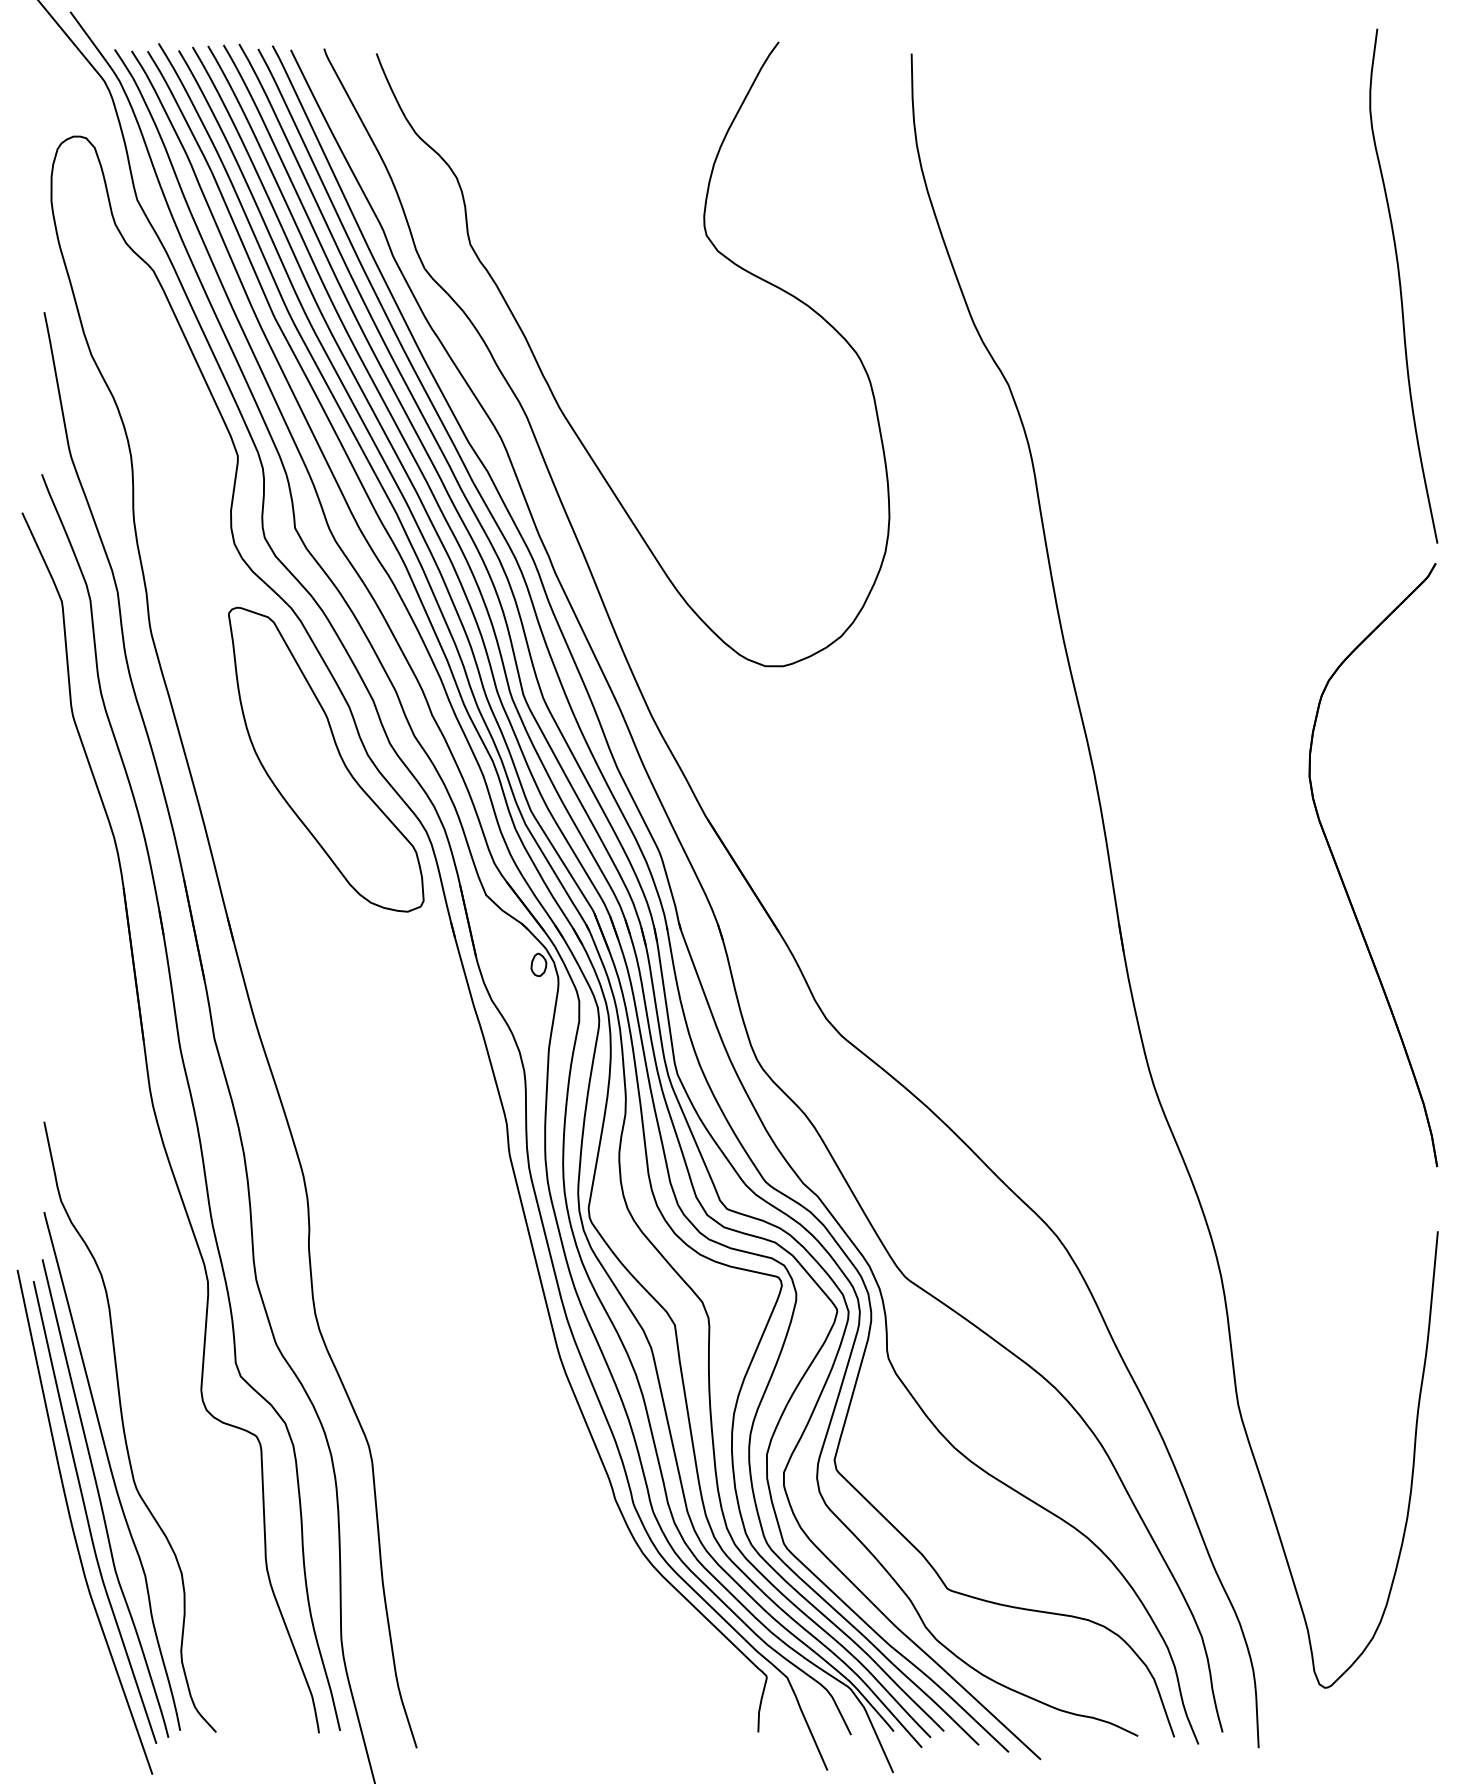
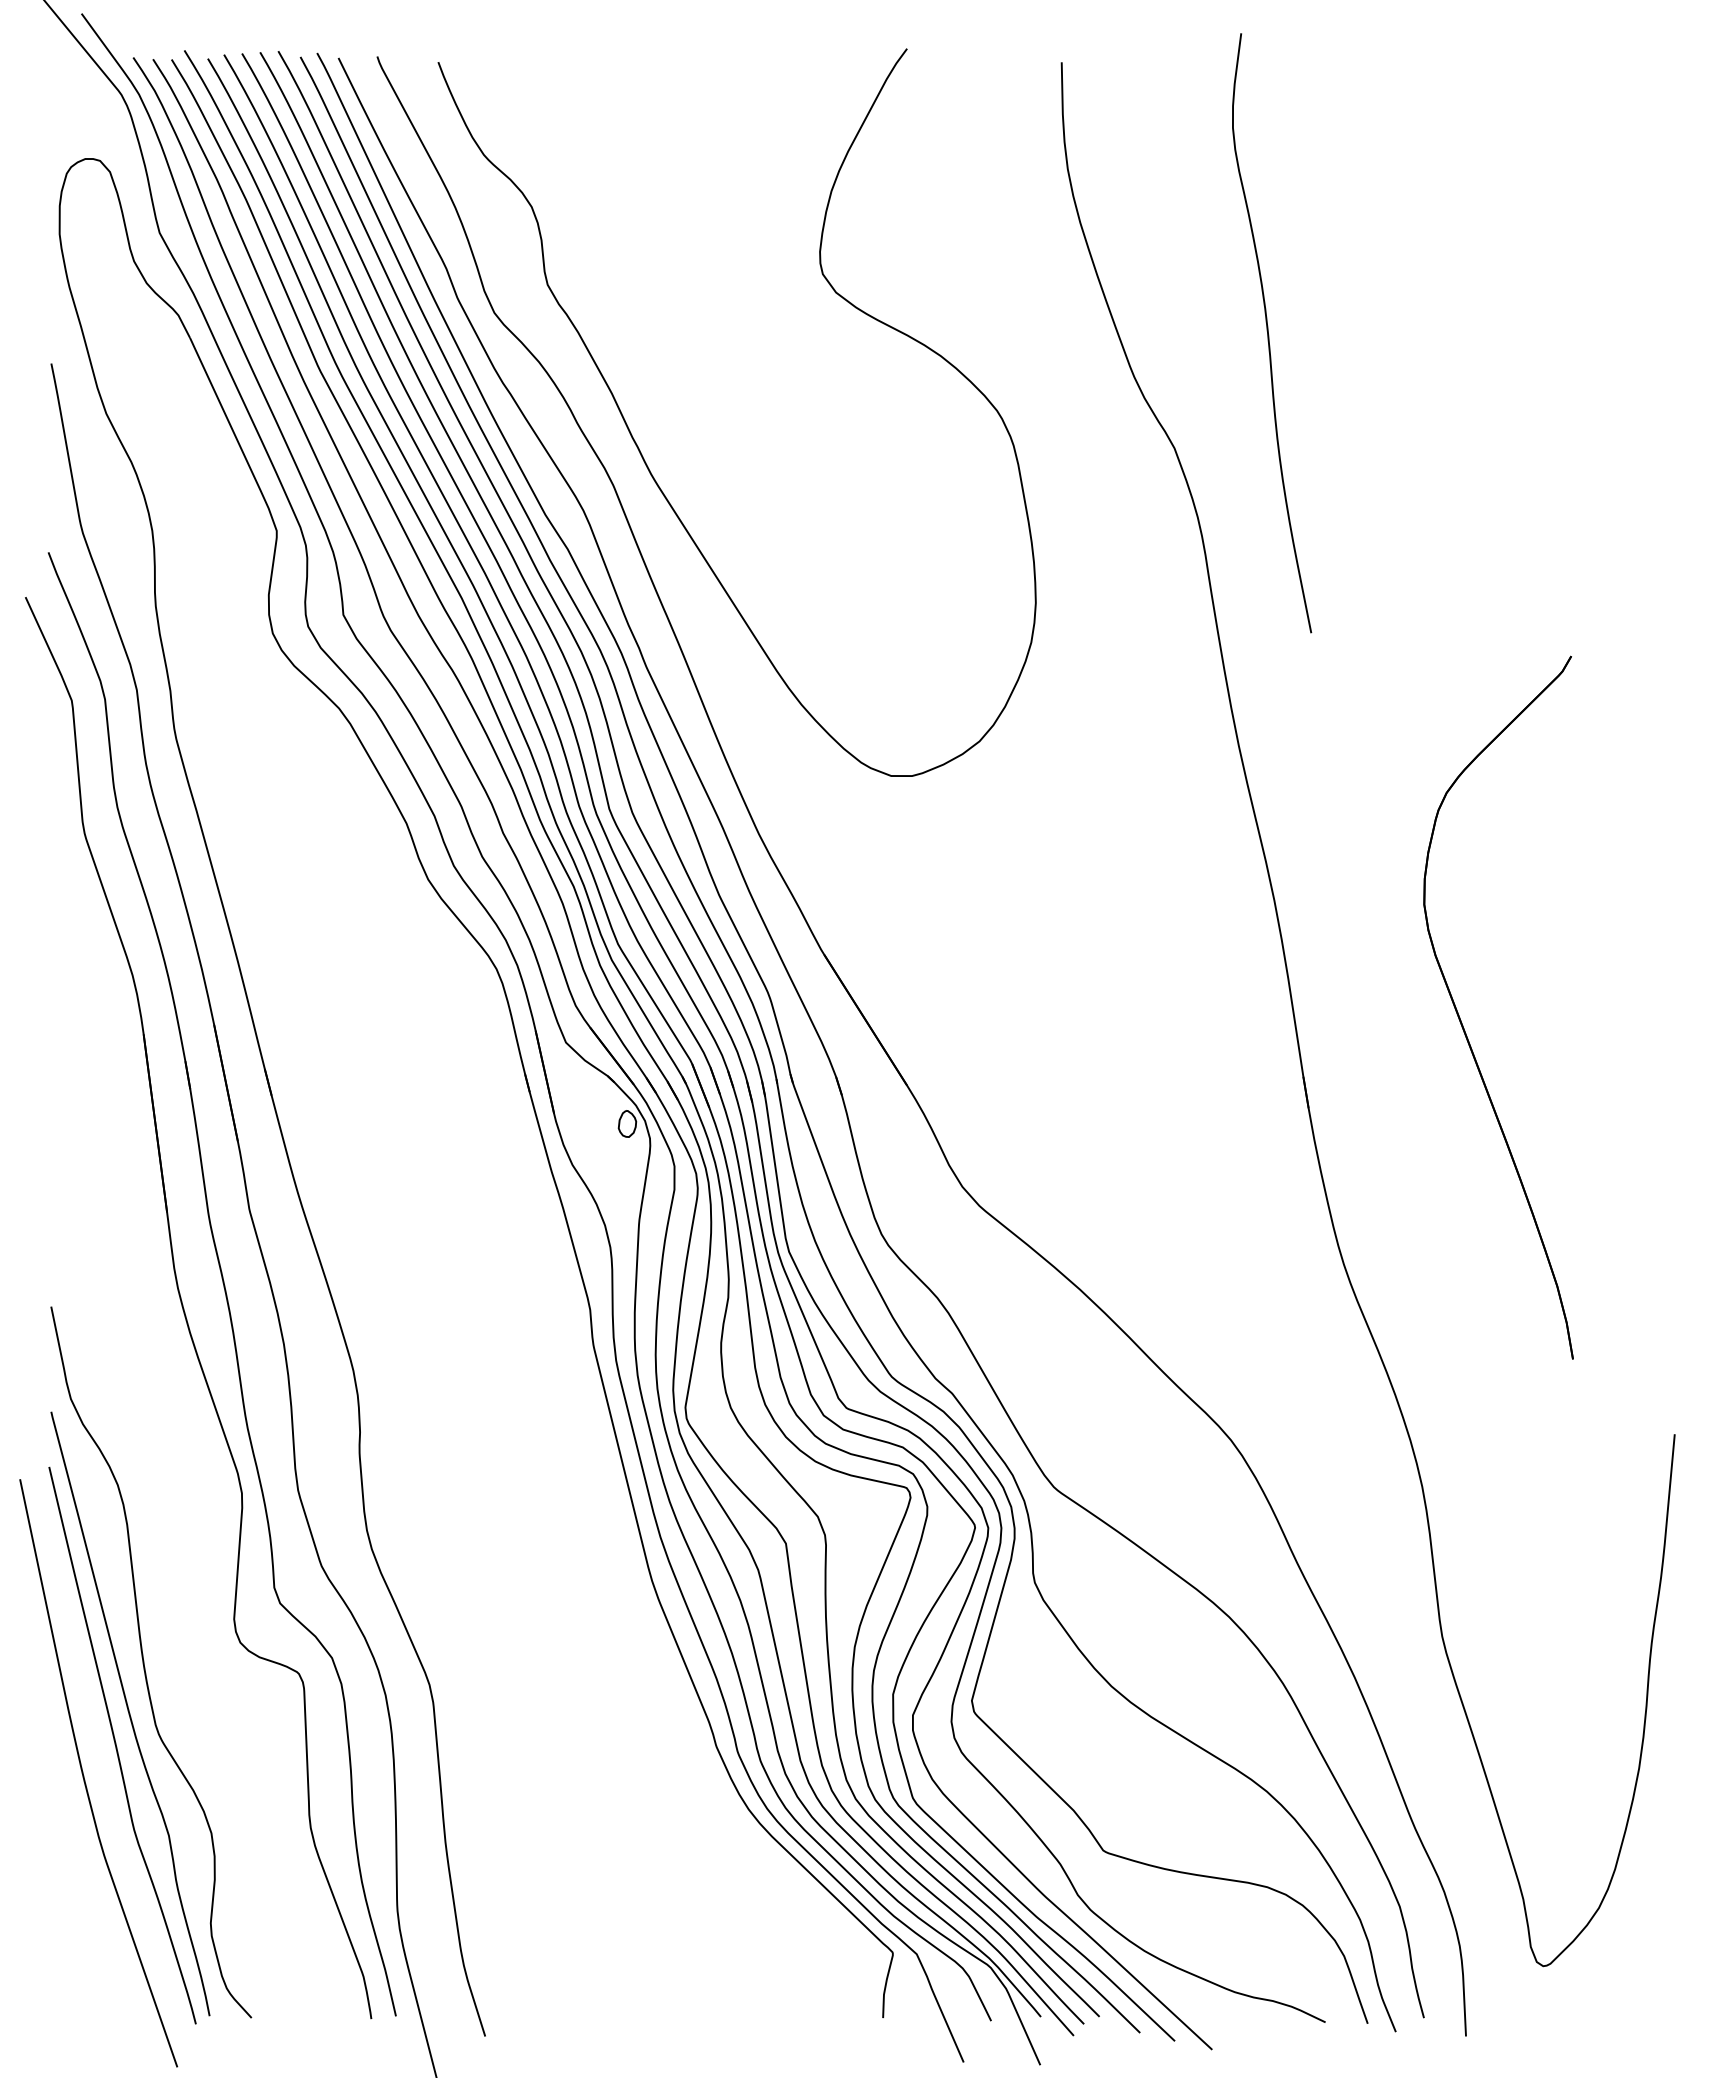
curve: (1401, 288) -> (1269, 335), moved
part: (326, 759) -> (379, 884), removed
part: (1342, 877) -> (1462, 1022), moved
curve: (87, 1513) -> (101, 1763), removed

